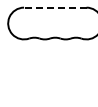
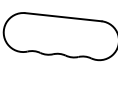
line: (54, 7) -> (62, 16), dashed -> solid

